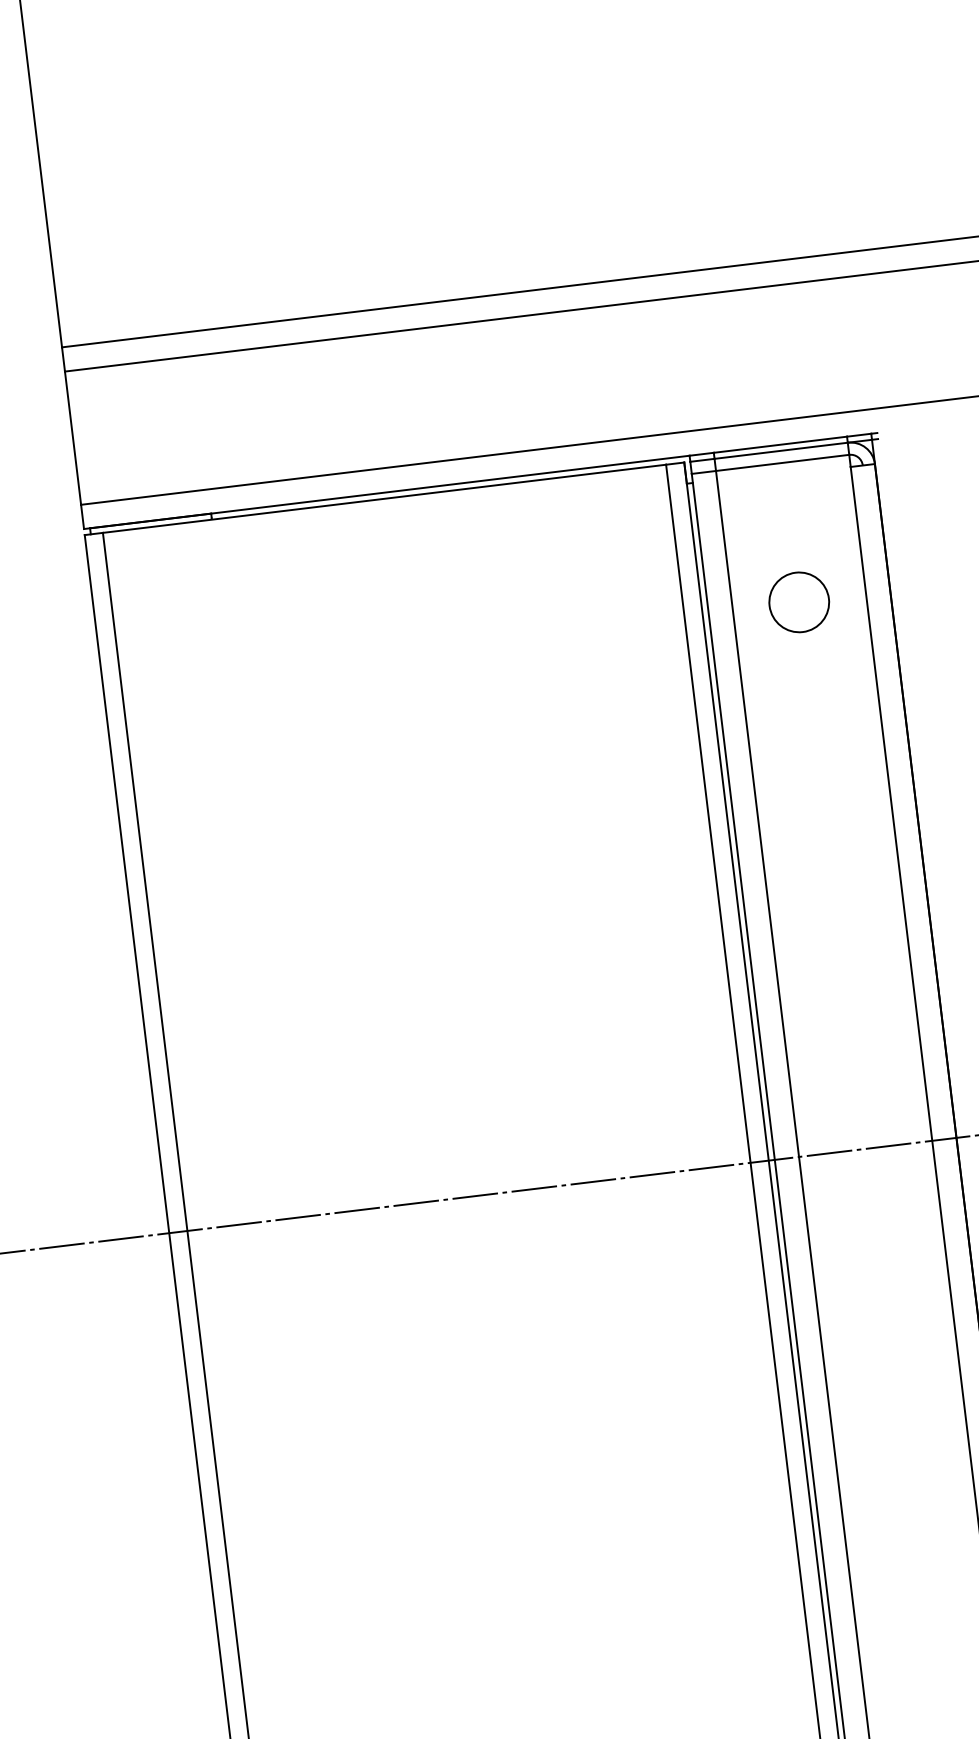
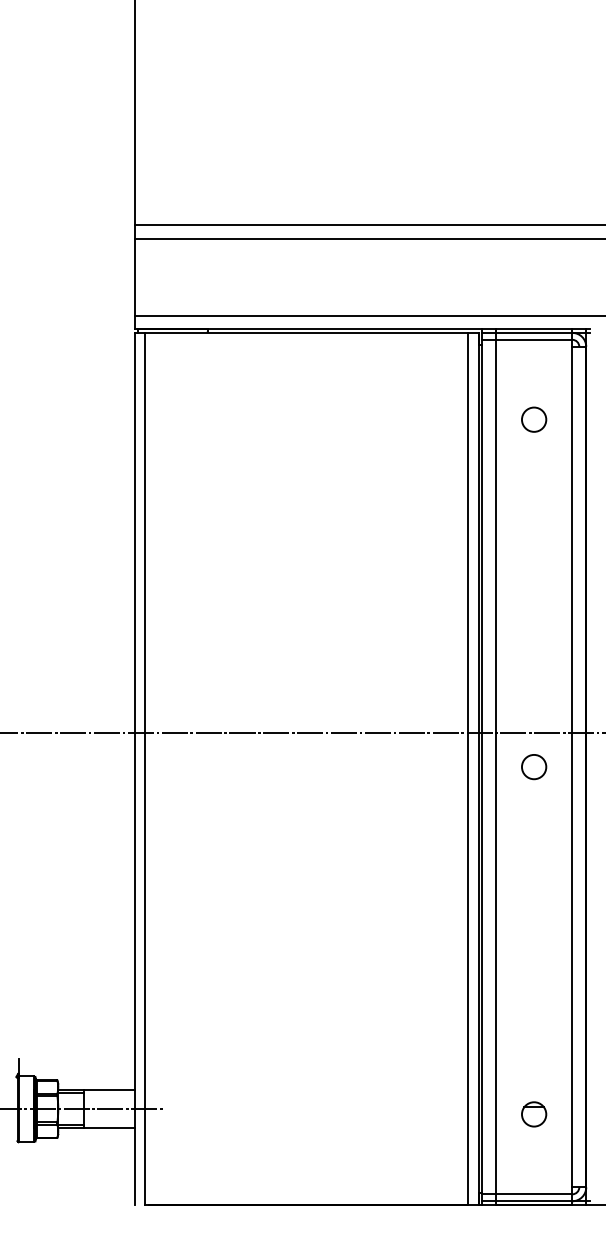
circle: (800, 601) -> (534, 419), size x0.71
circle: (873, 1208) -> (534, 767), added

